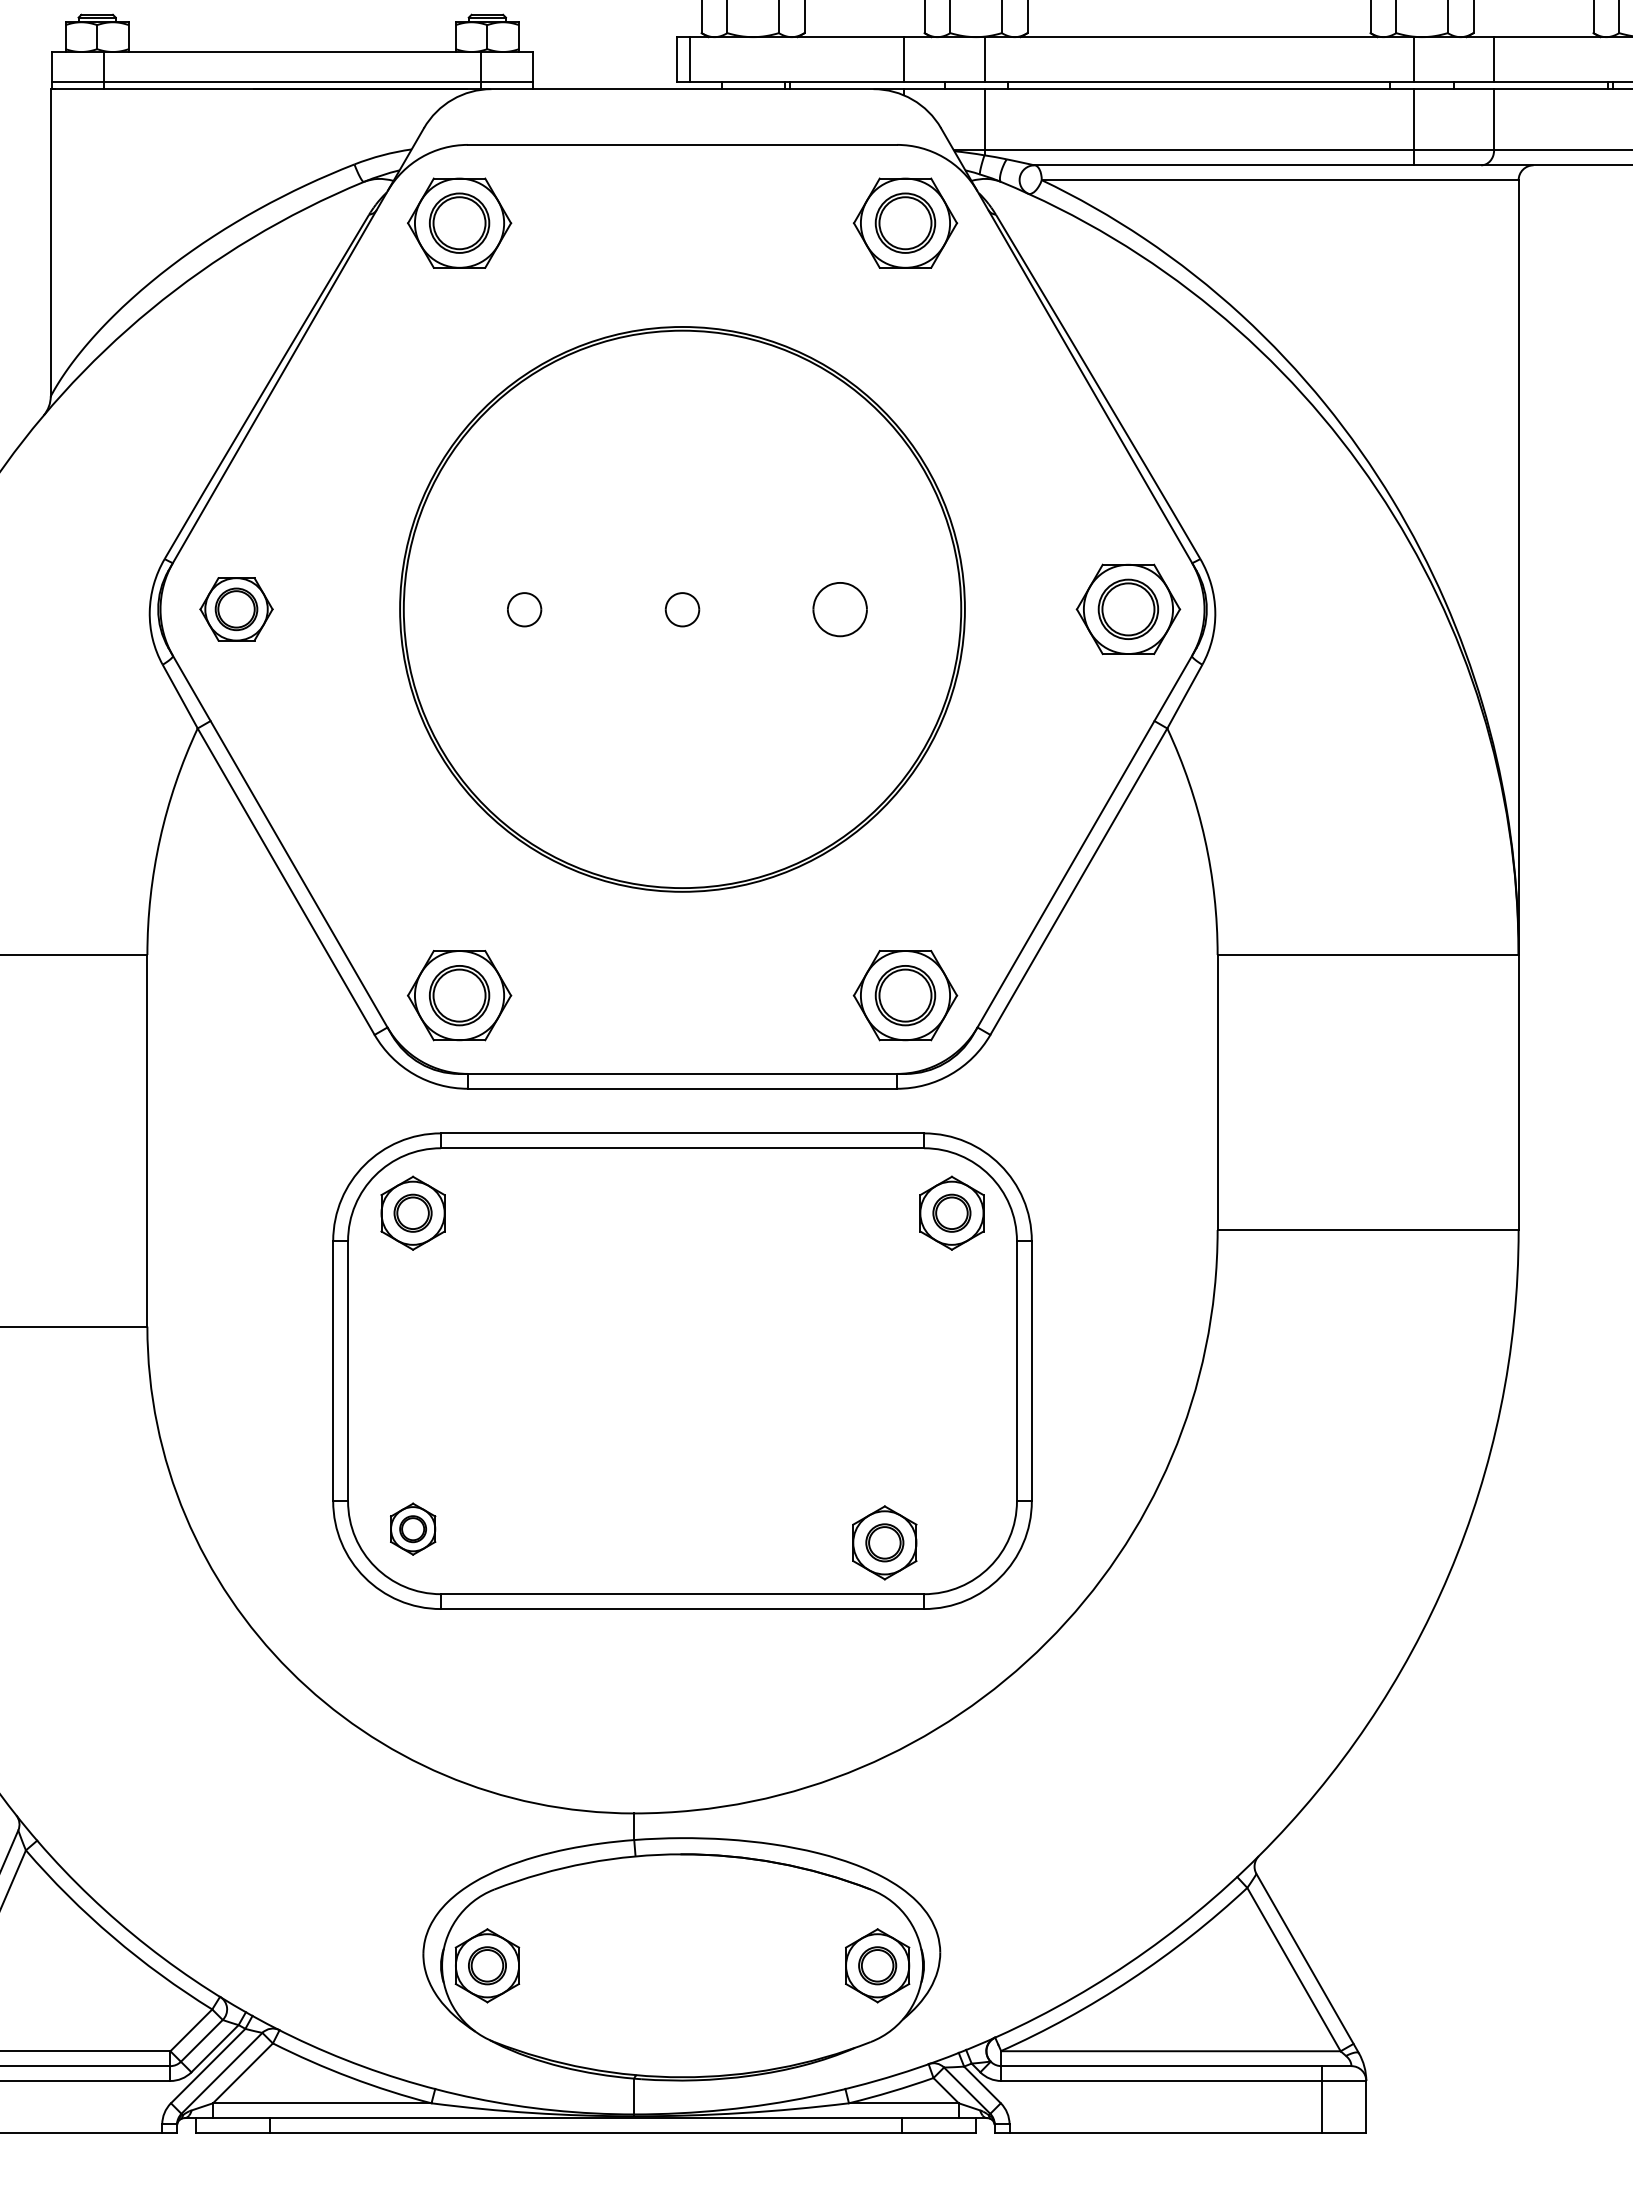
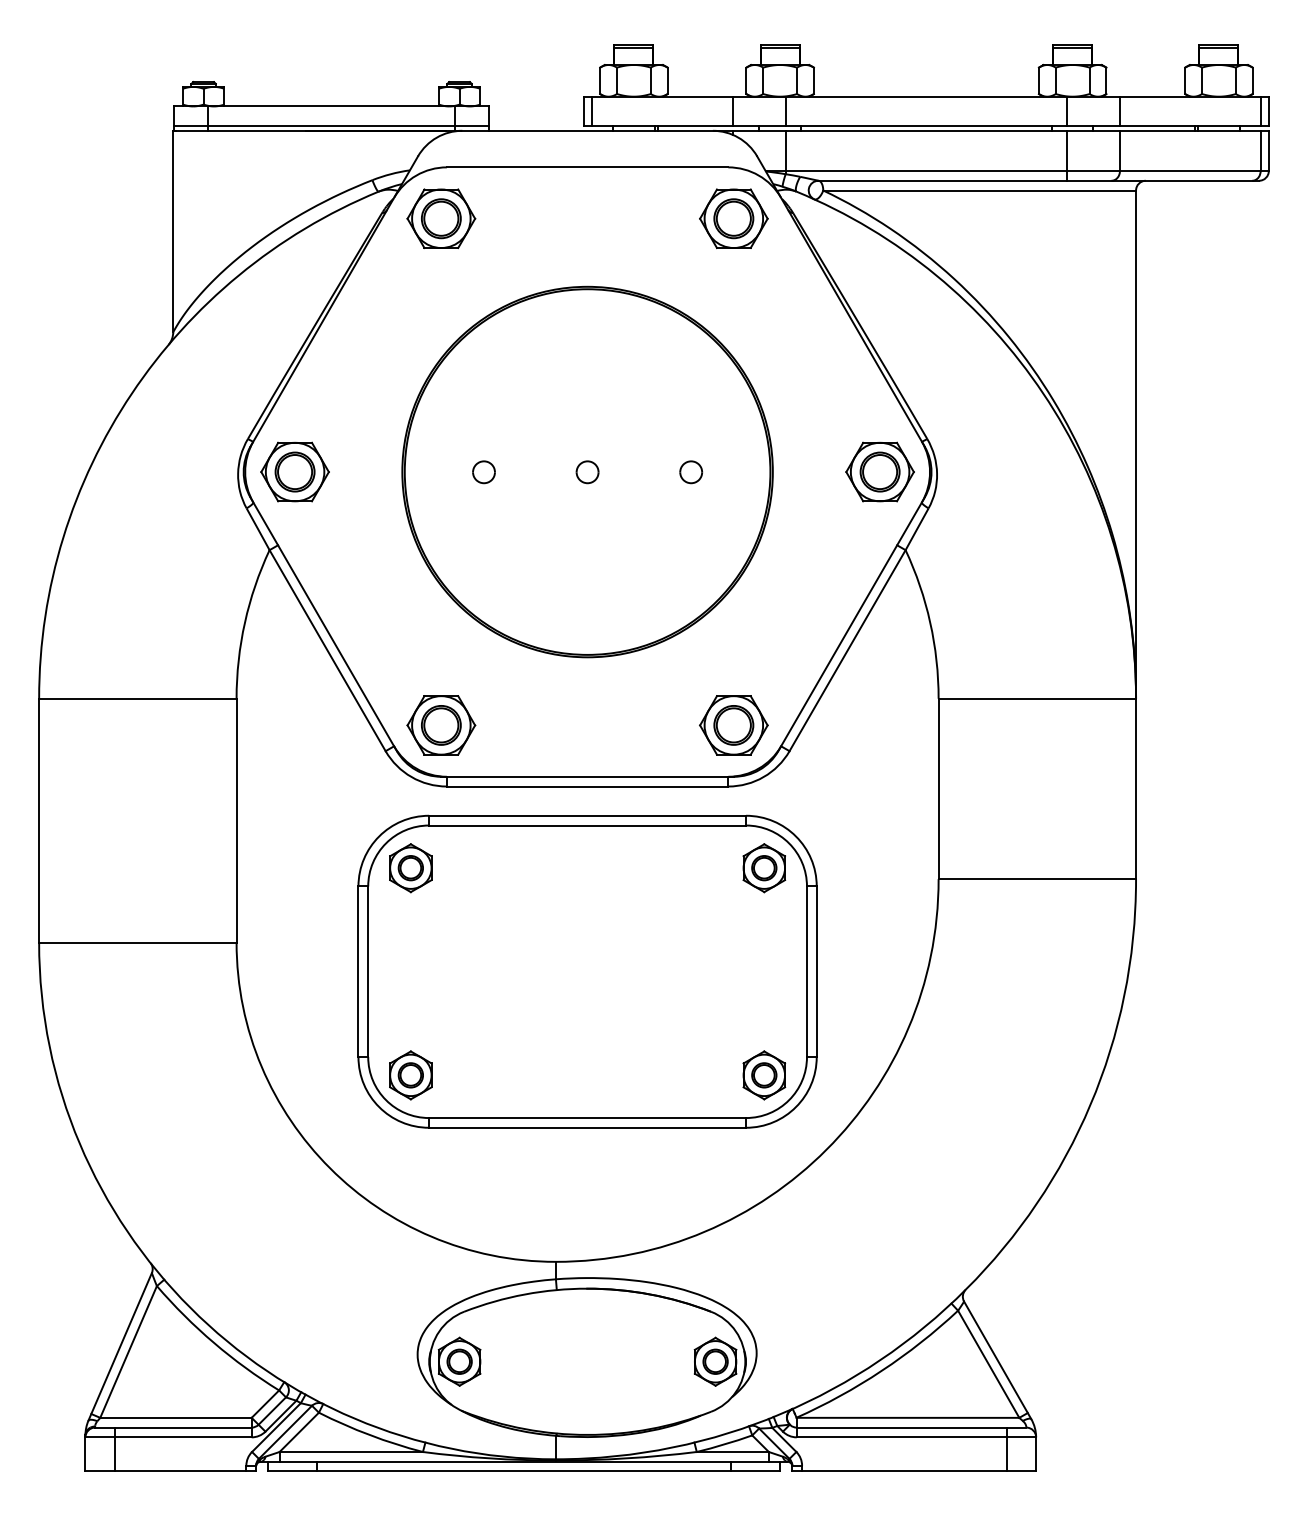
part: (235, 608) -> (294, 471), size x1.43
part: (840, 610) -> (691, 472), size x0.62
part: (412, 1529) -> (410, 1075), size x1.43
part: (885, 1543) -> (764, 1075), moved

